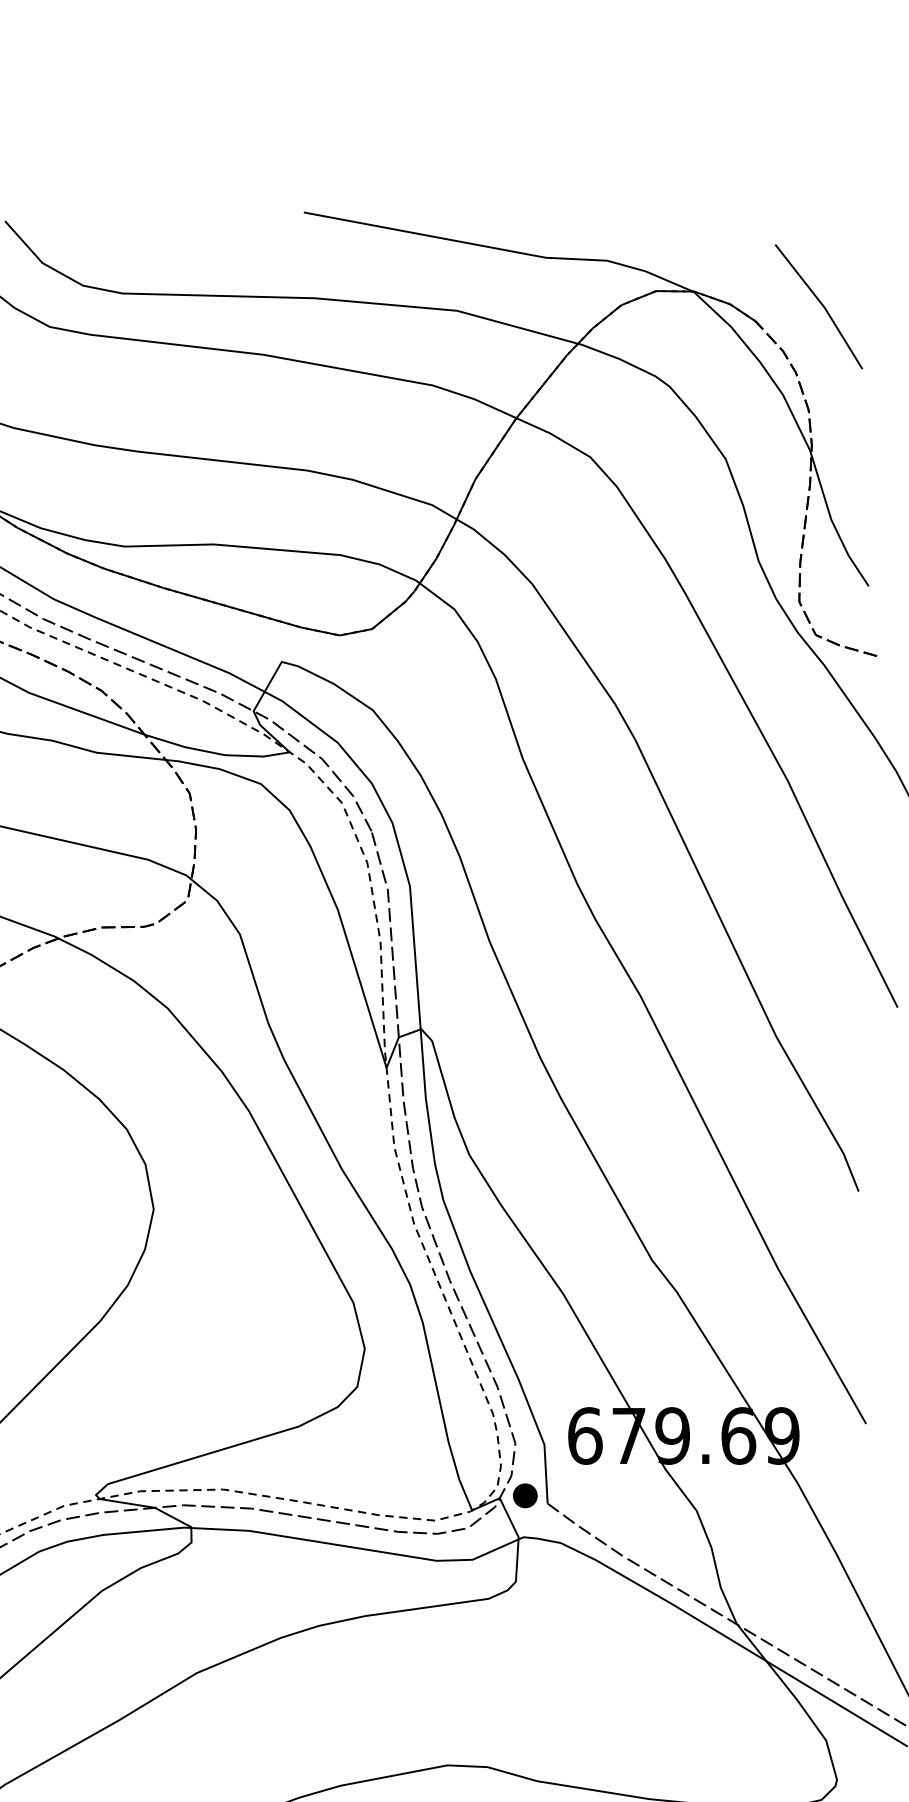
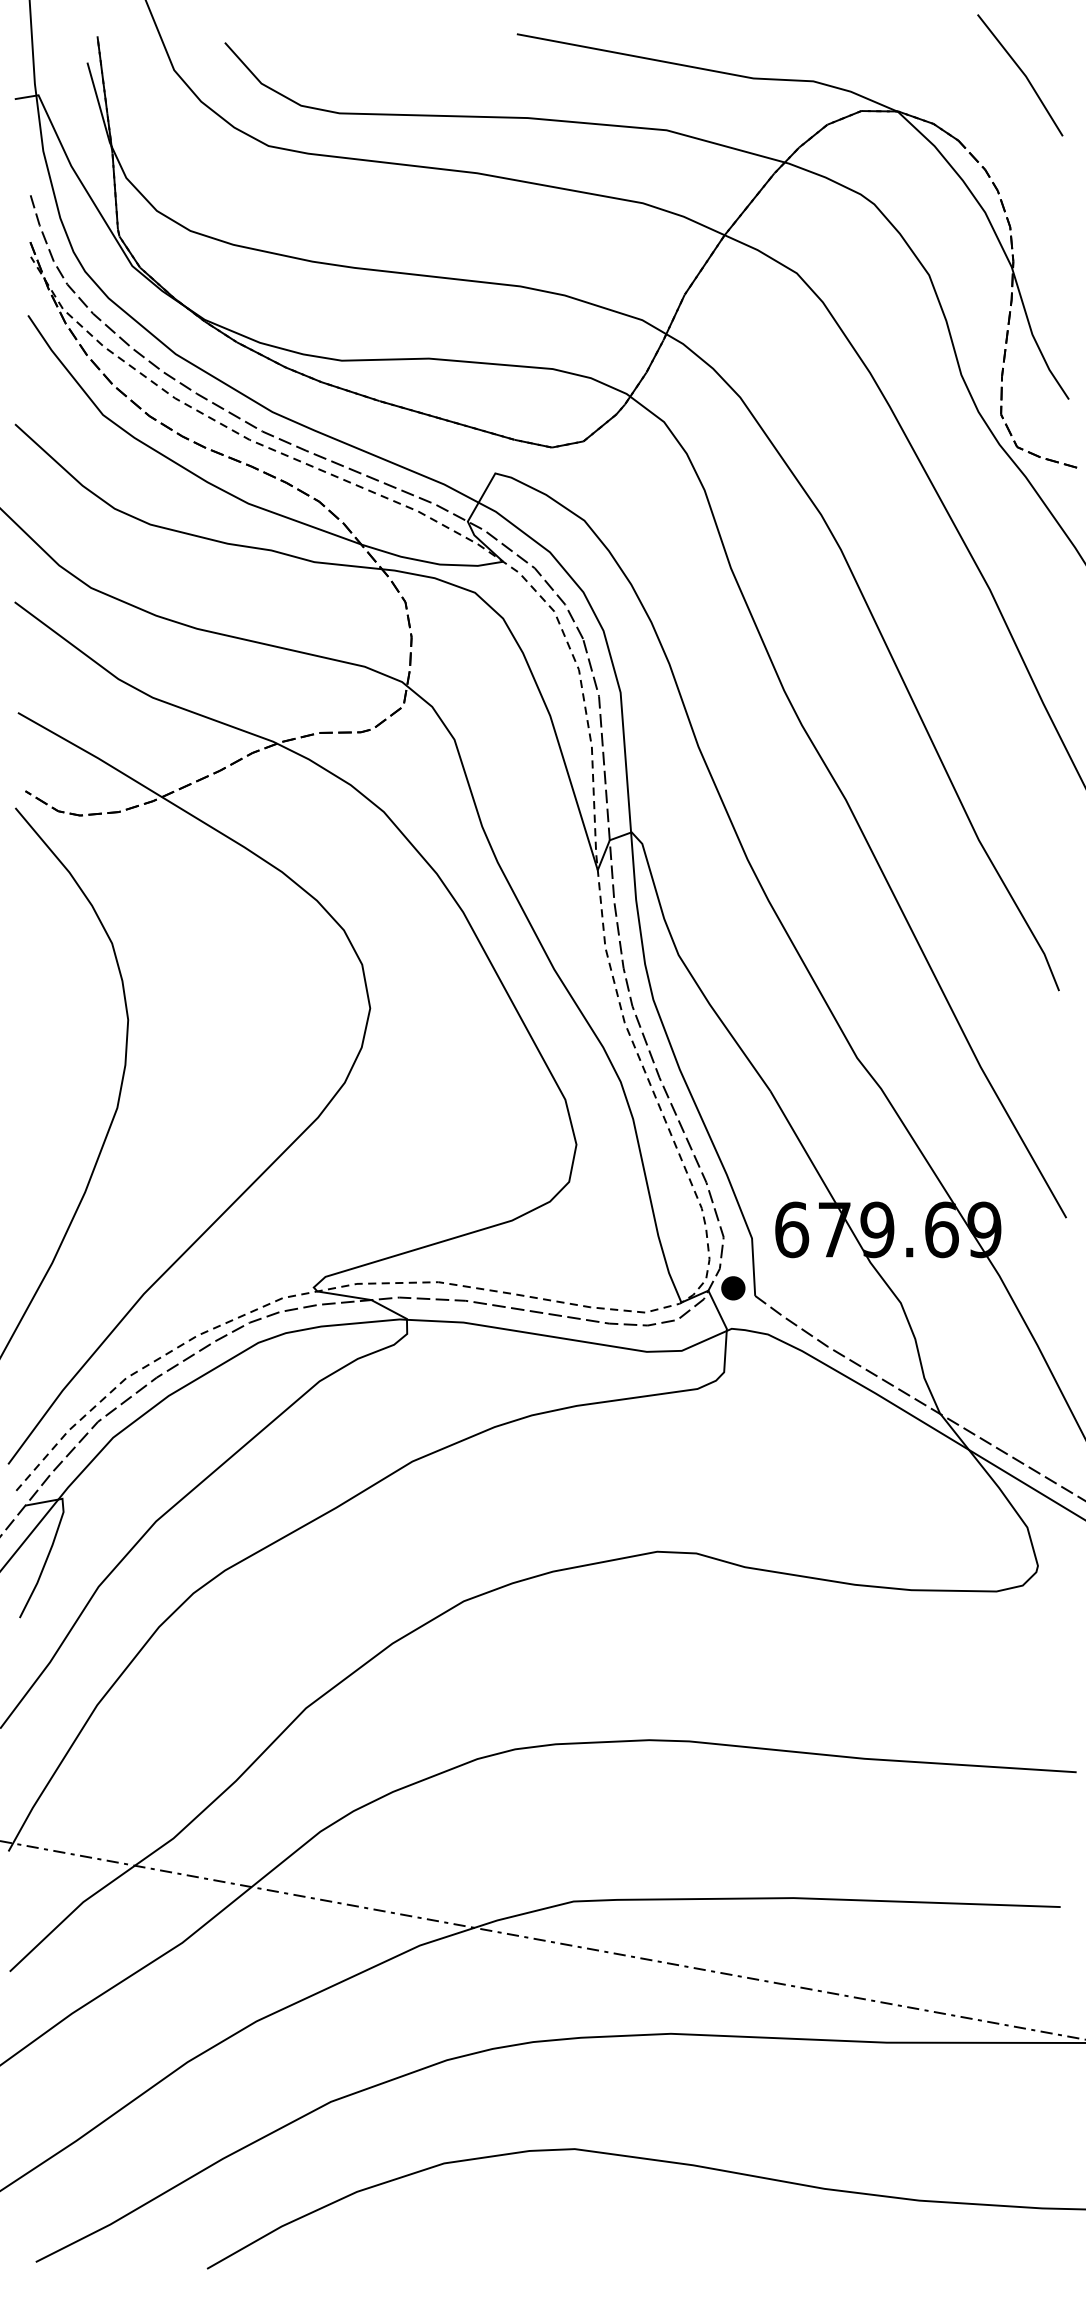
line: (821, 304) -> (1022, 73), moved

